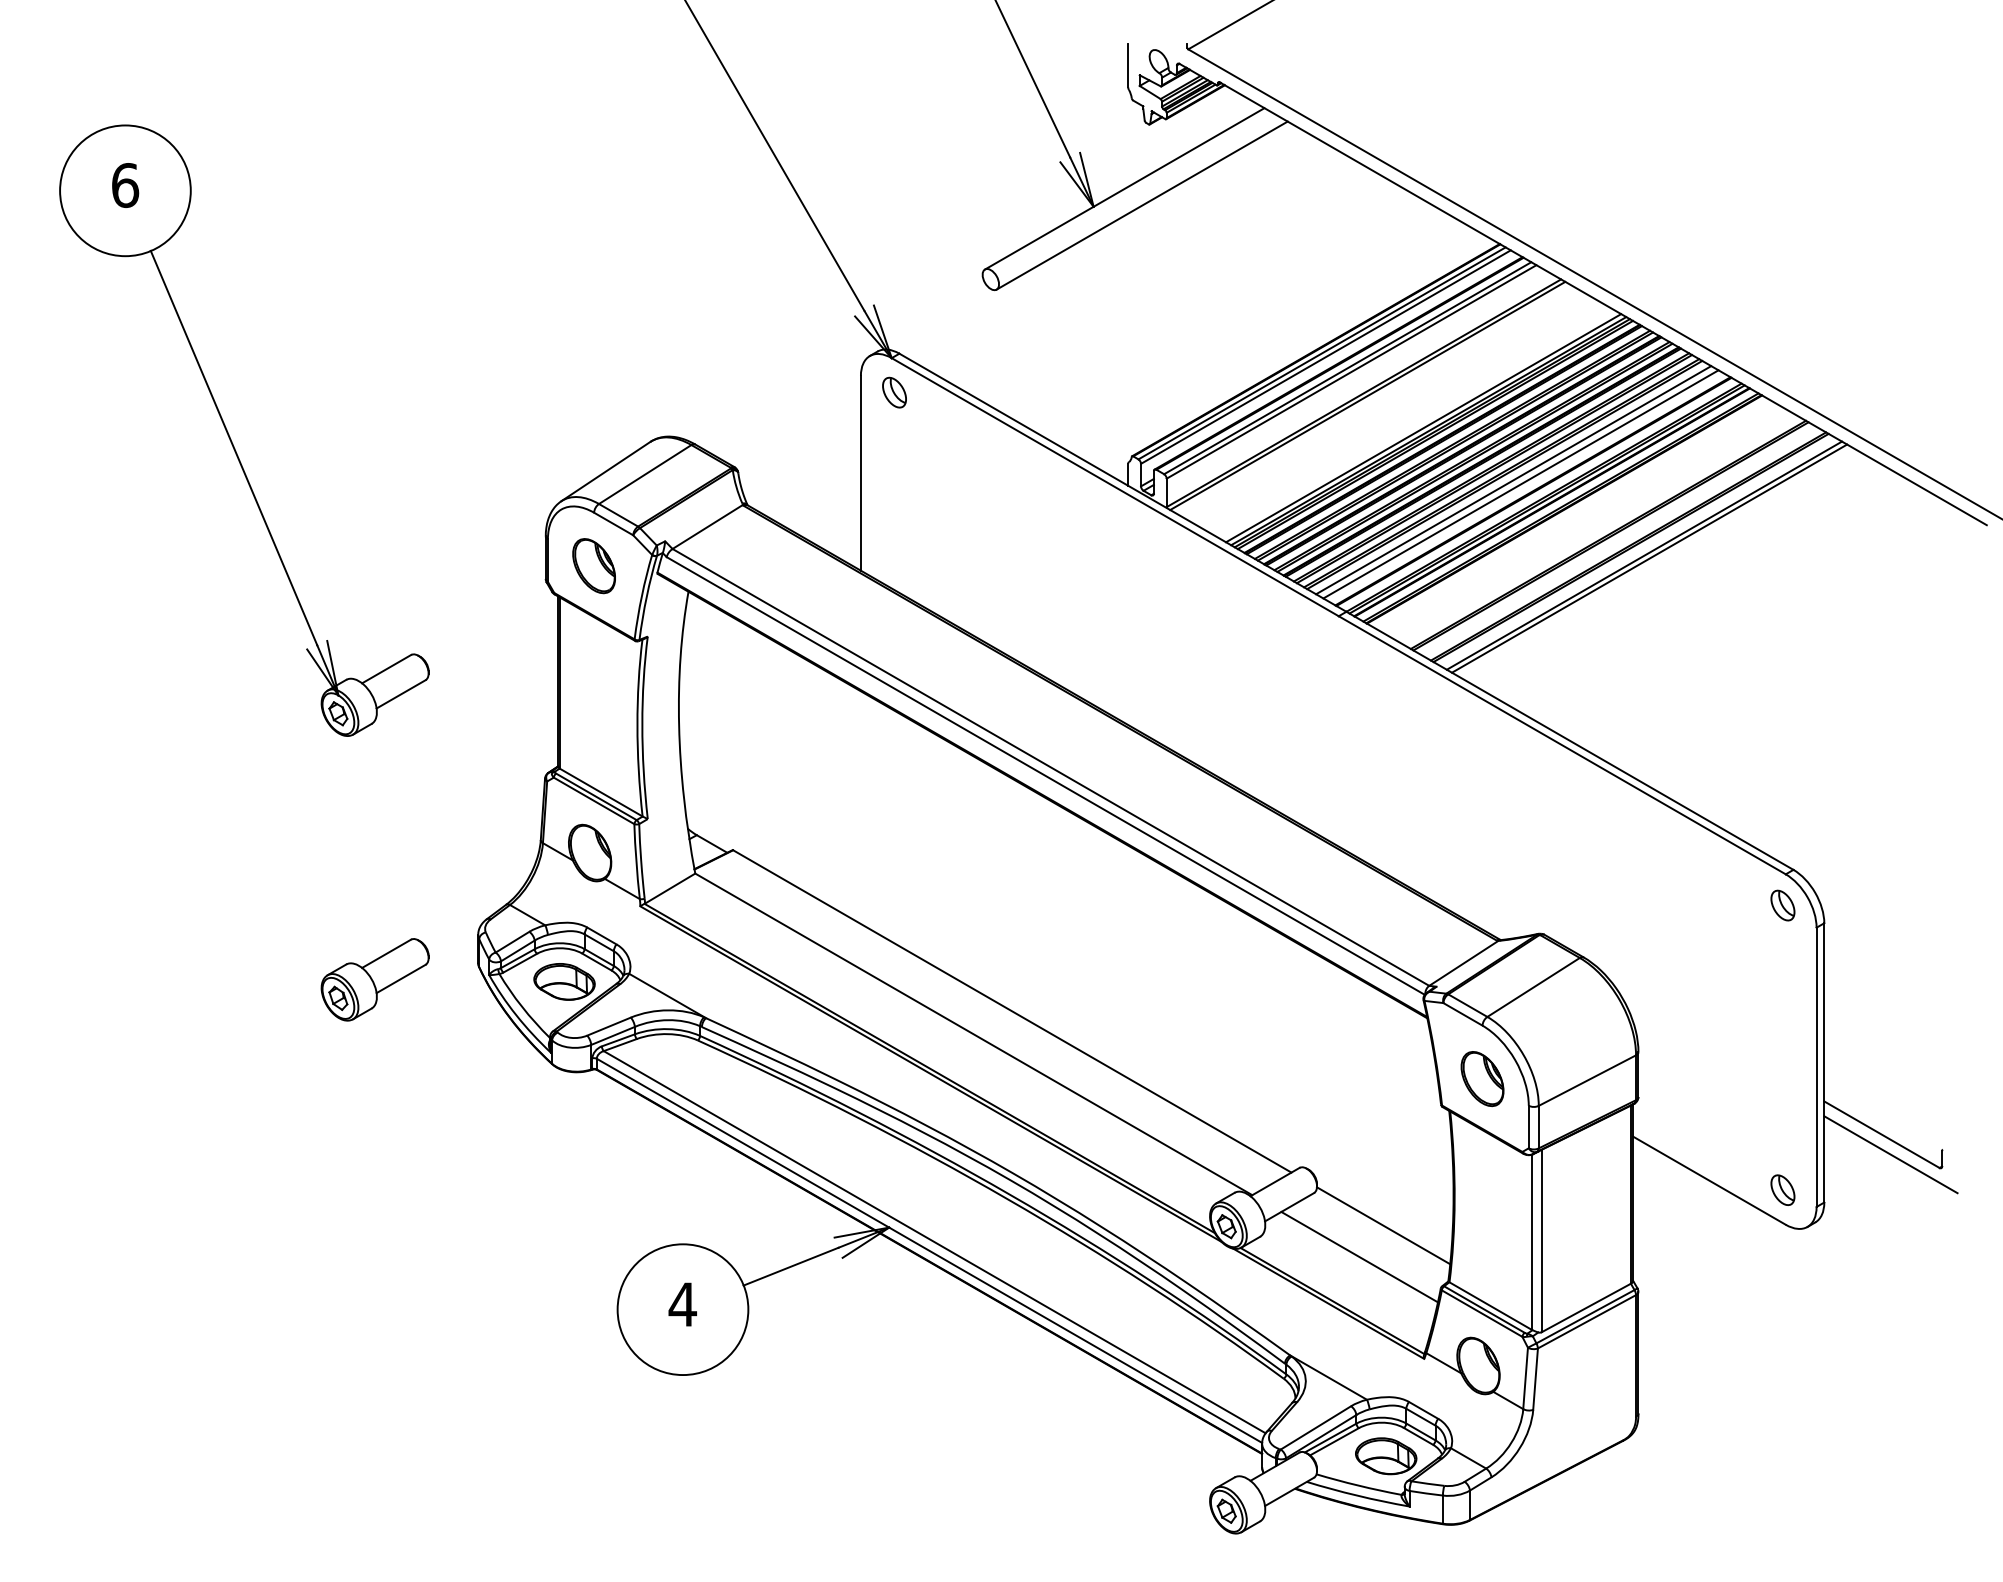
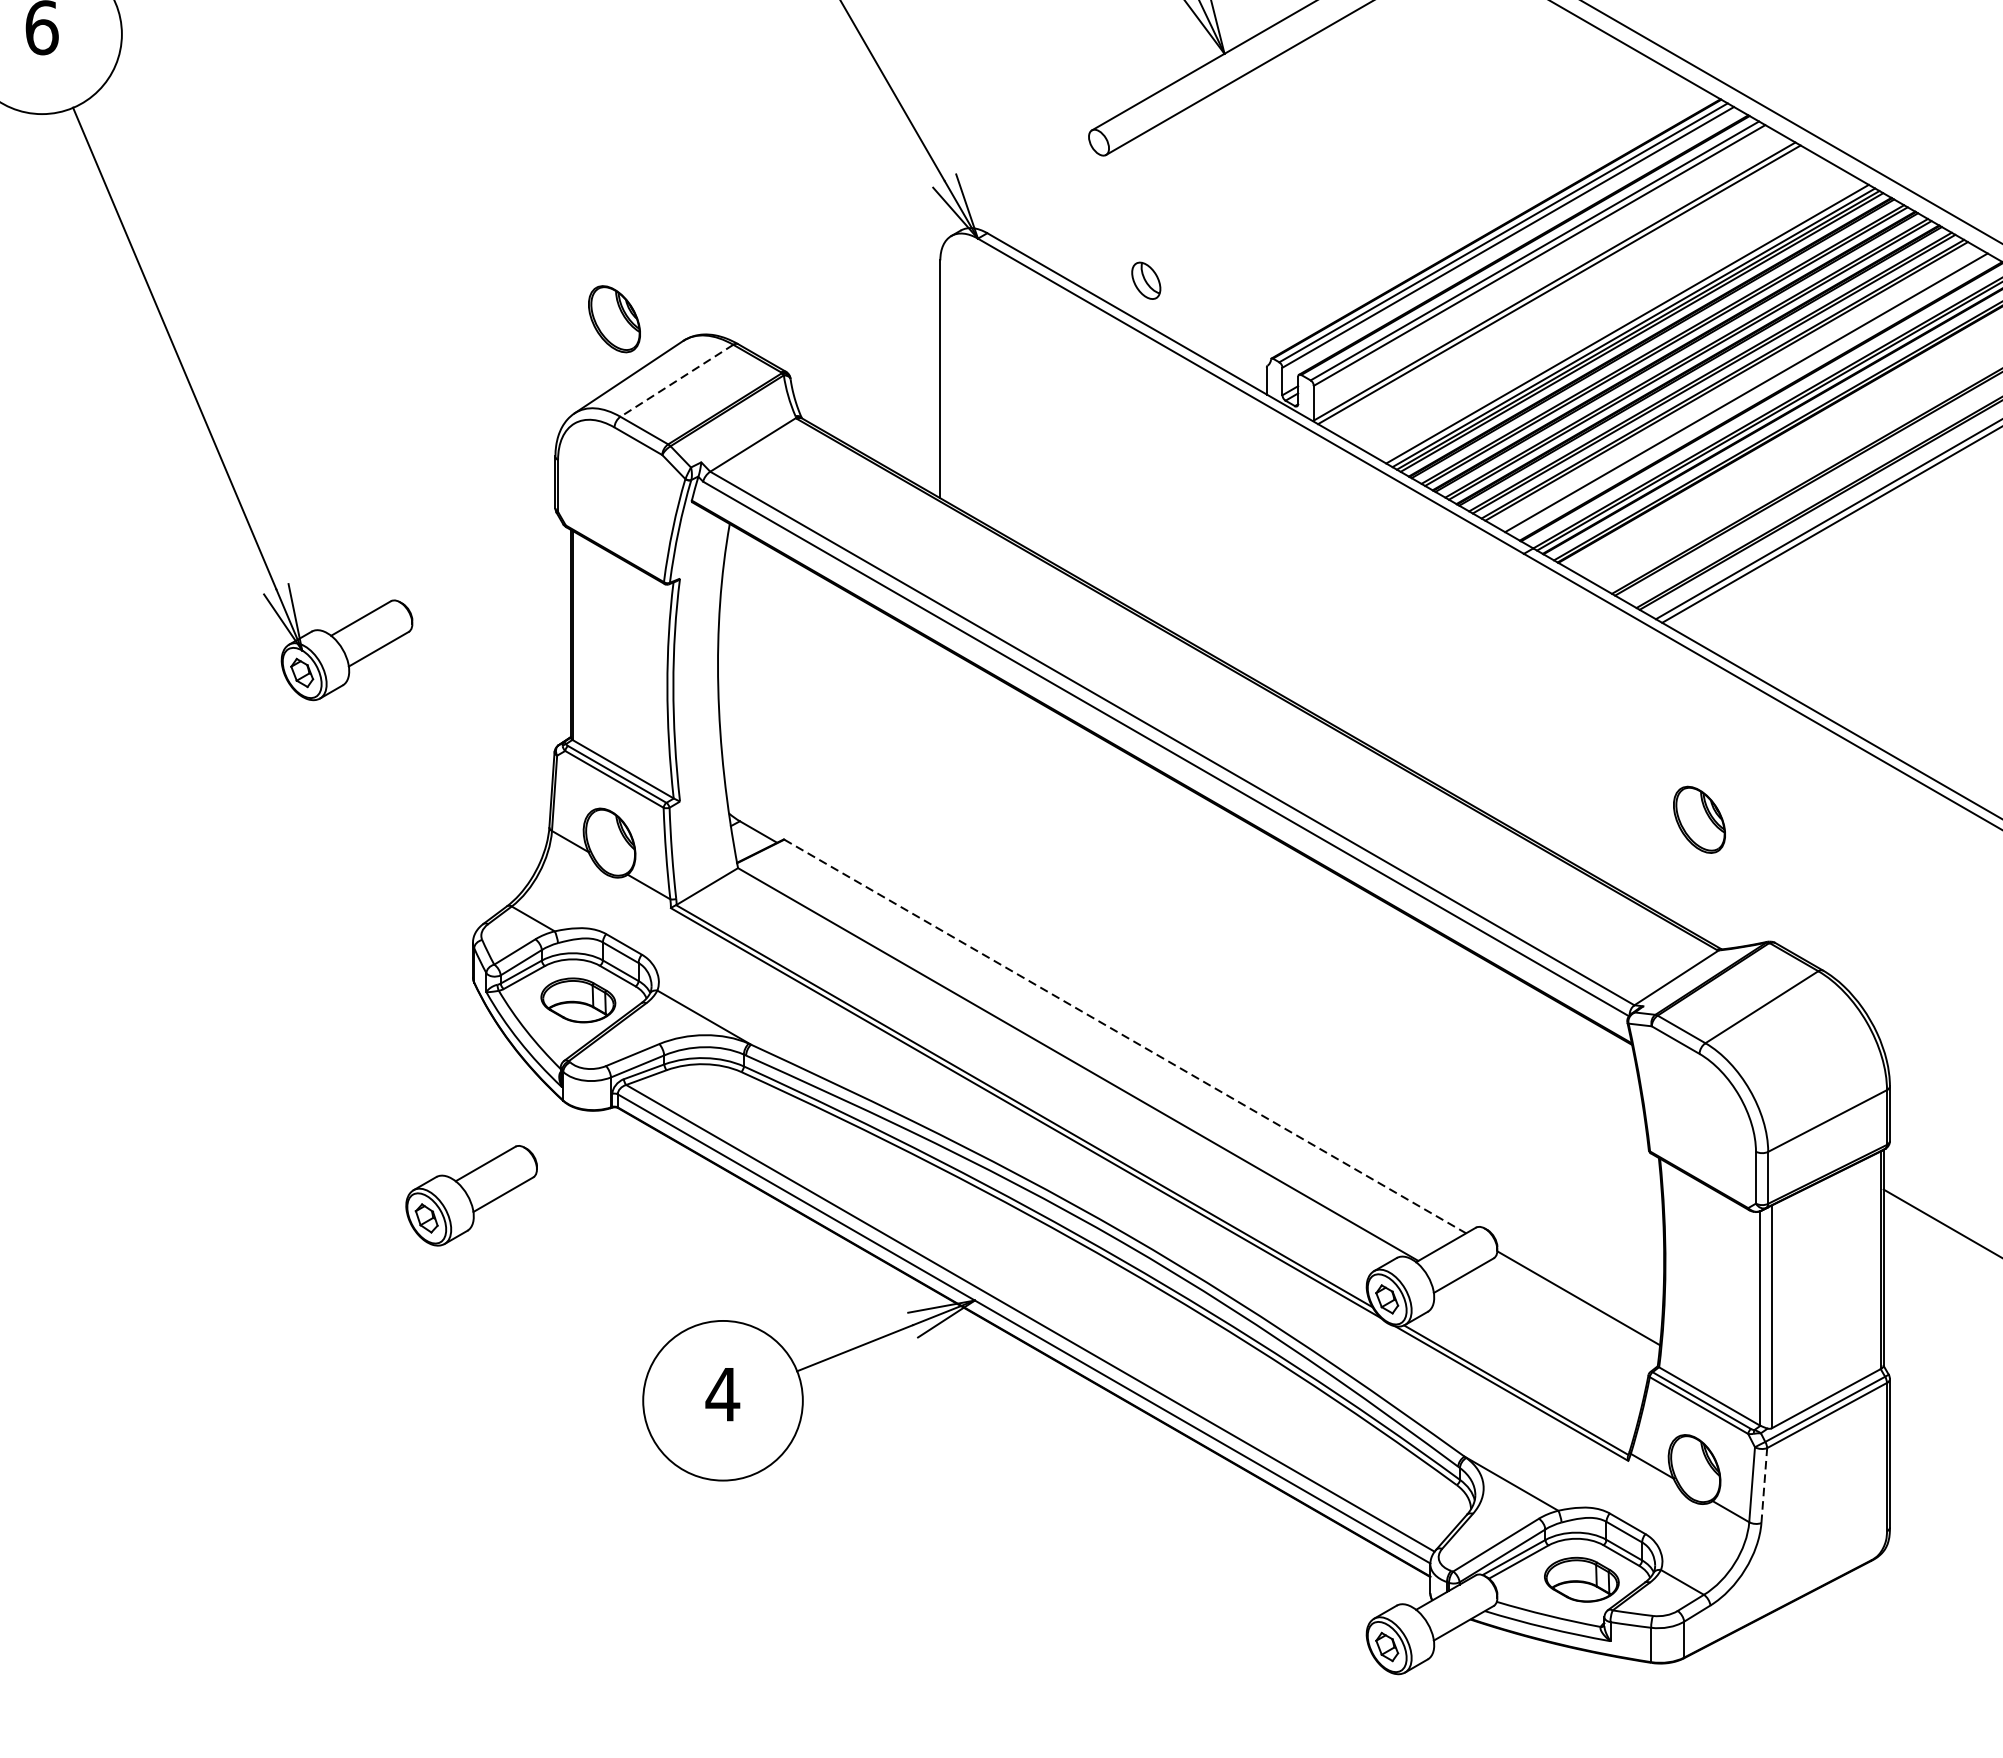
part: (894, 392) -> (1146, 280), moved
line: (645, 474) -> (677, 380), solid -> dashed
line: (1513, 480) -> (1737, 388), removed
part: (593, 566) -> (613, 319), moved
part: (374, 979) -> (470, 1195), moved
line: (1012, 1011) -> (1125, 1036), solid -> dashed
part: (1482, 1079) -> (1699, 820), moved
line: (1359, 1256) -> (1549, 1335), removed
line: (1535, 1379) -> (1764, 1486), solid -> dashed

